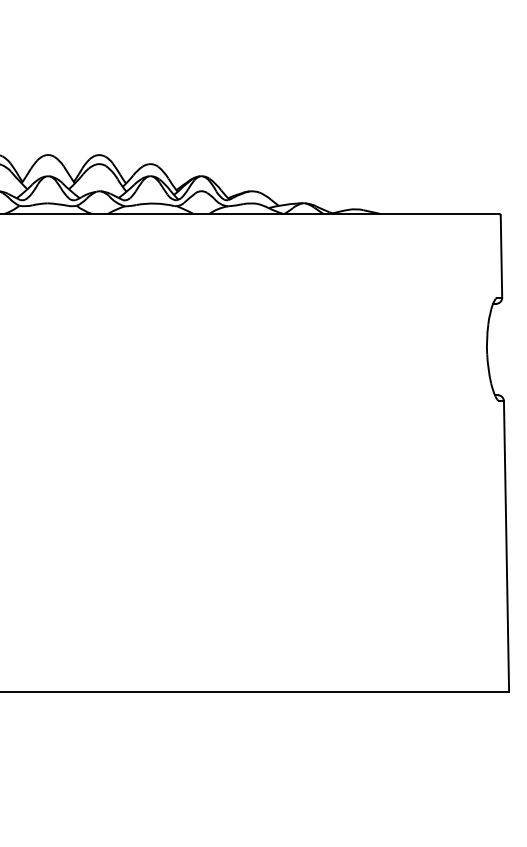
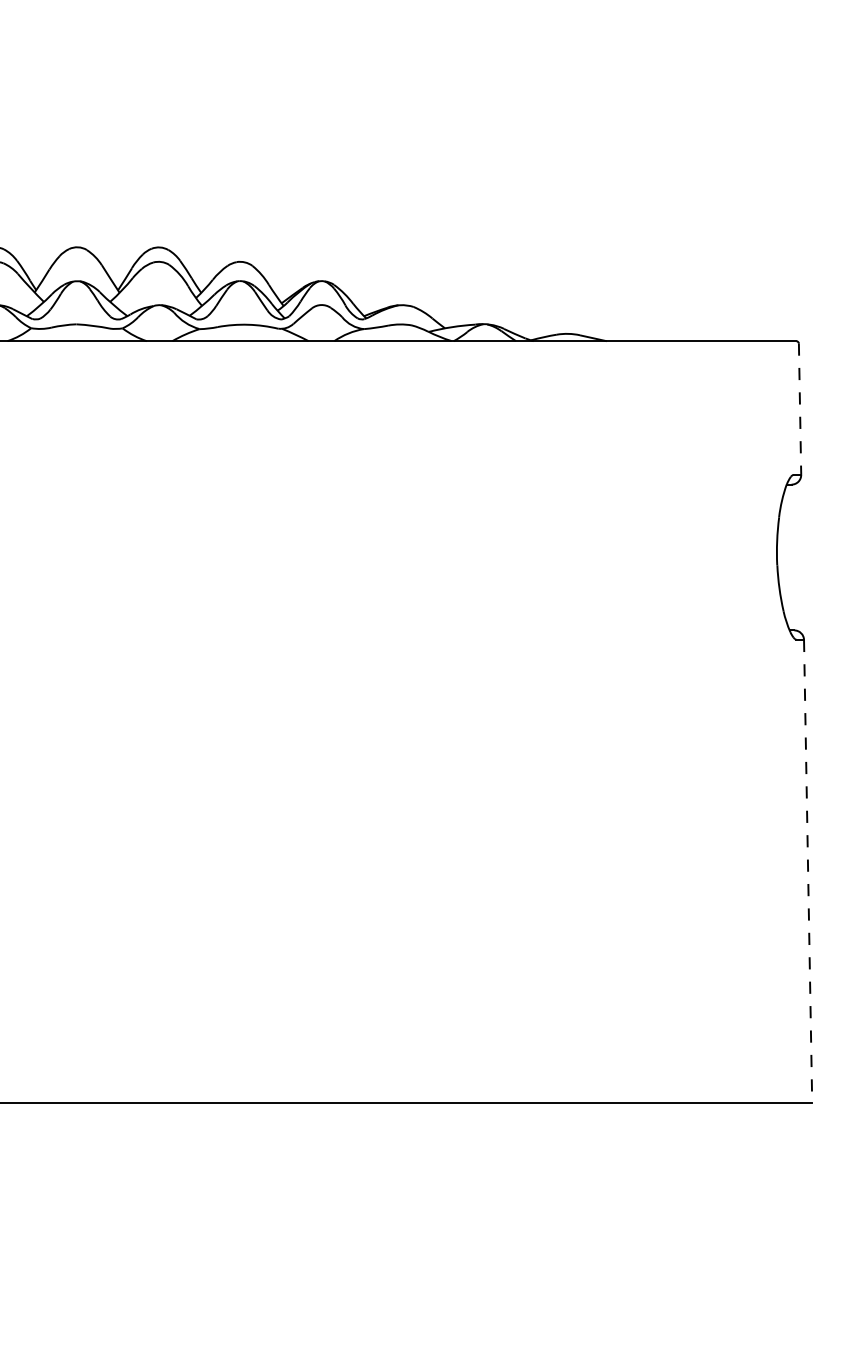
line: (501, 256) -> (800, 409), solid -> dashed
line: (506, 546) -> (808, 871), solid -> dashed

